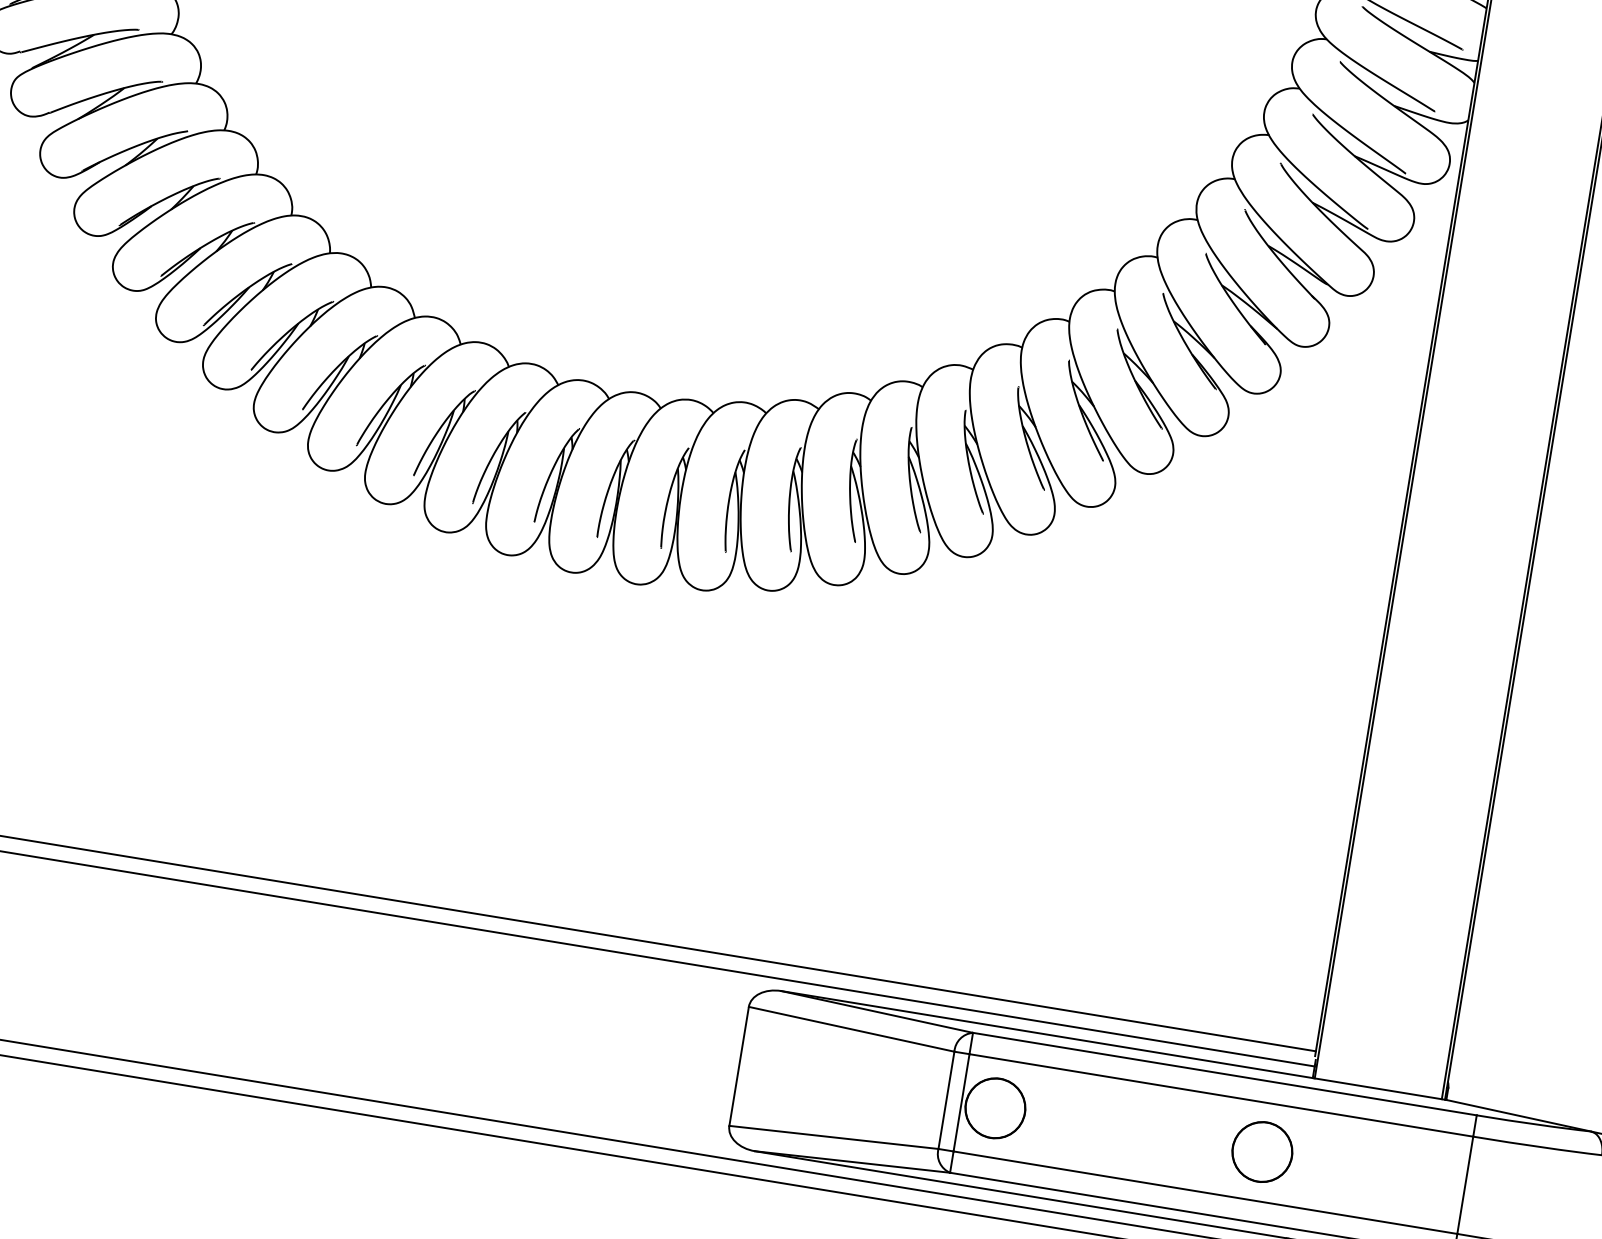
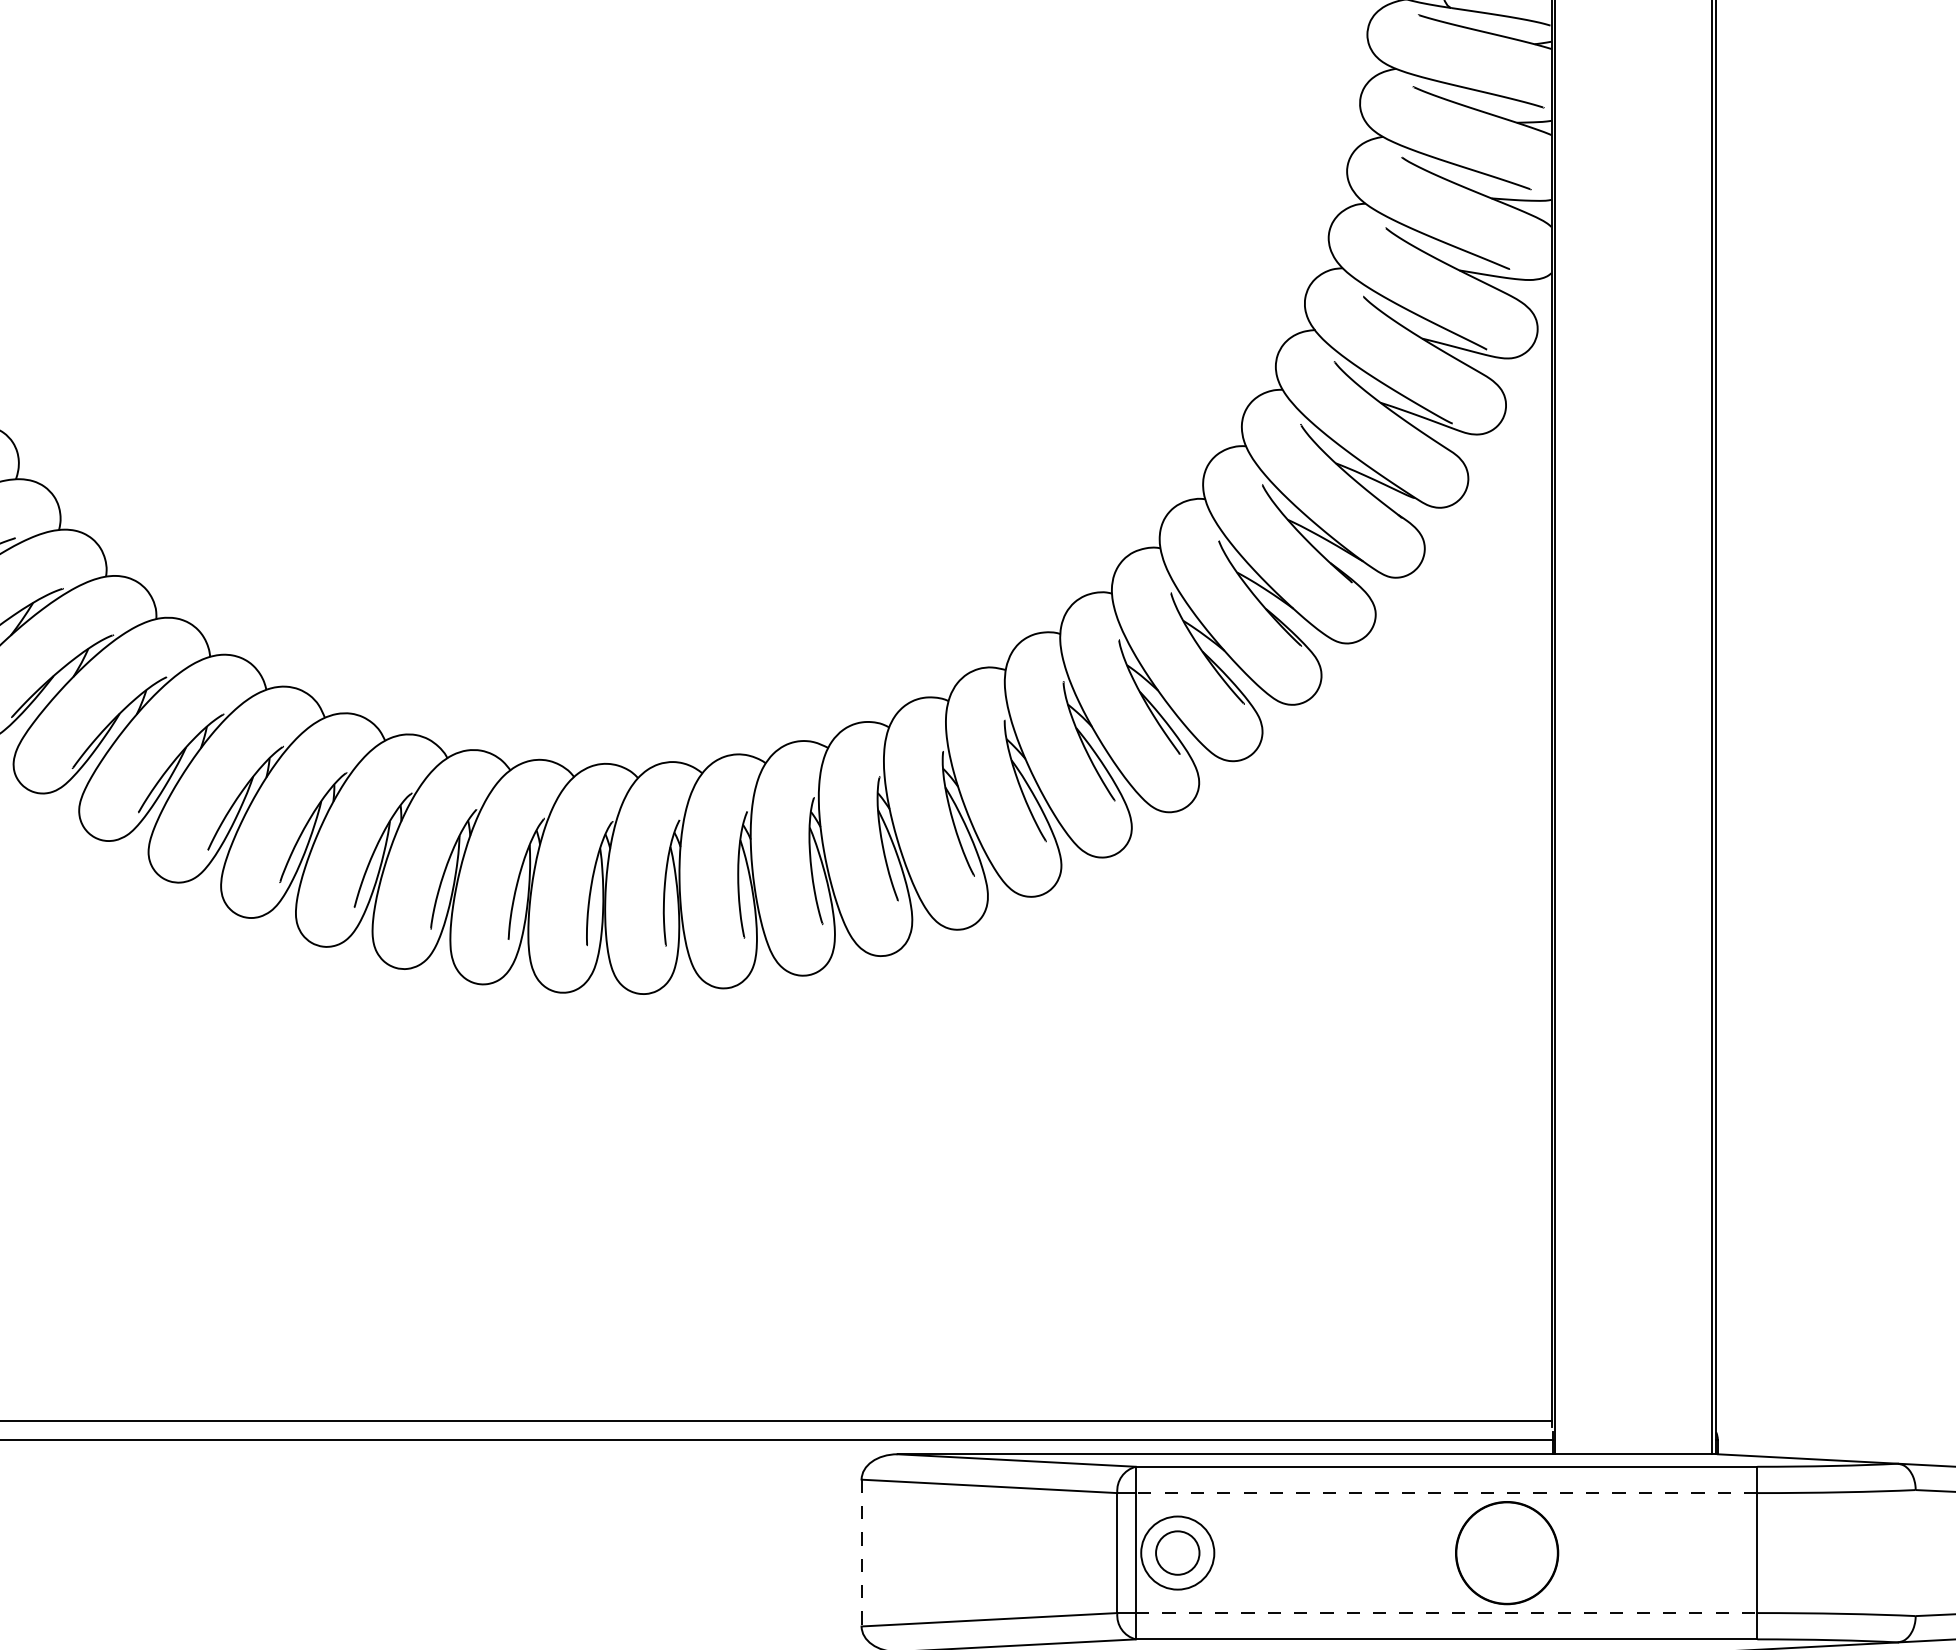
line: (738, 1066) -> (861, 1553), solid -> dashed
line: (1221, 1095) -> (1446, 1493), solid -> dashed
circle: (995, 1107) -> (1177, 1552), size x0.6
circle: (1262, 1151) -> (1506, 1552), size x1.4
line: (1205, 1193) -> (1446, 1613), solid -> dashed

